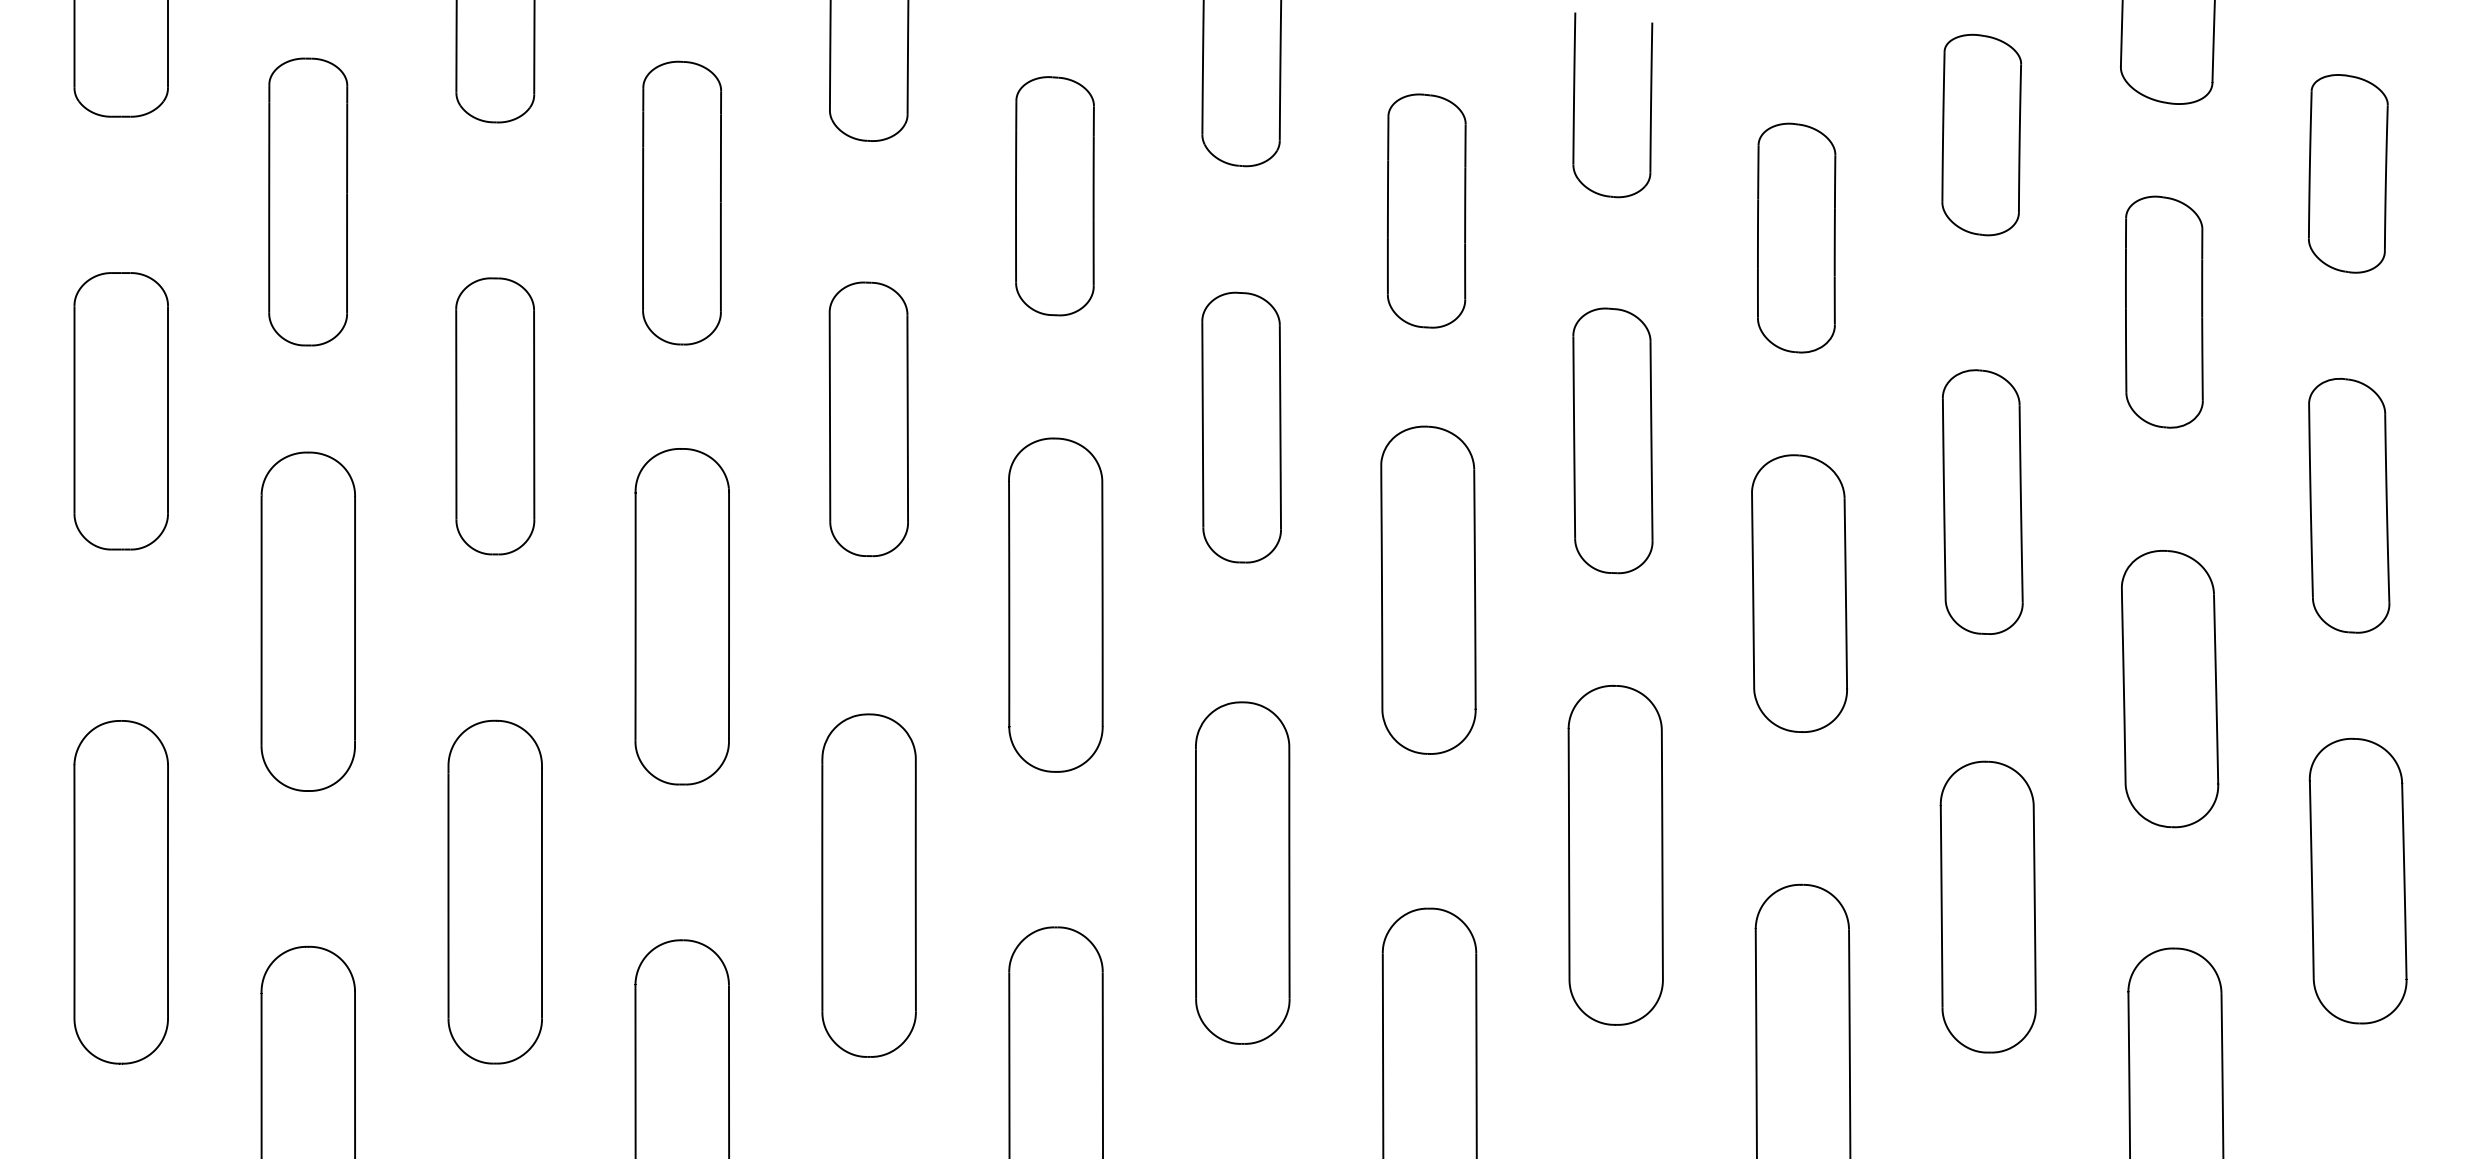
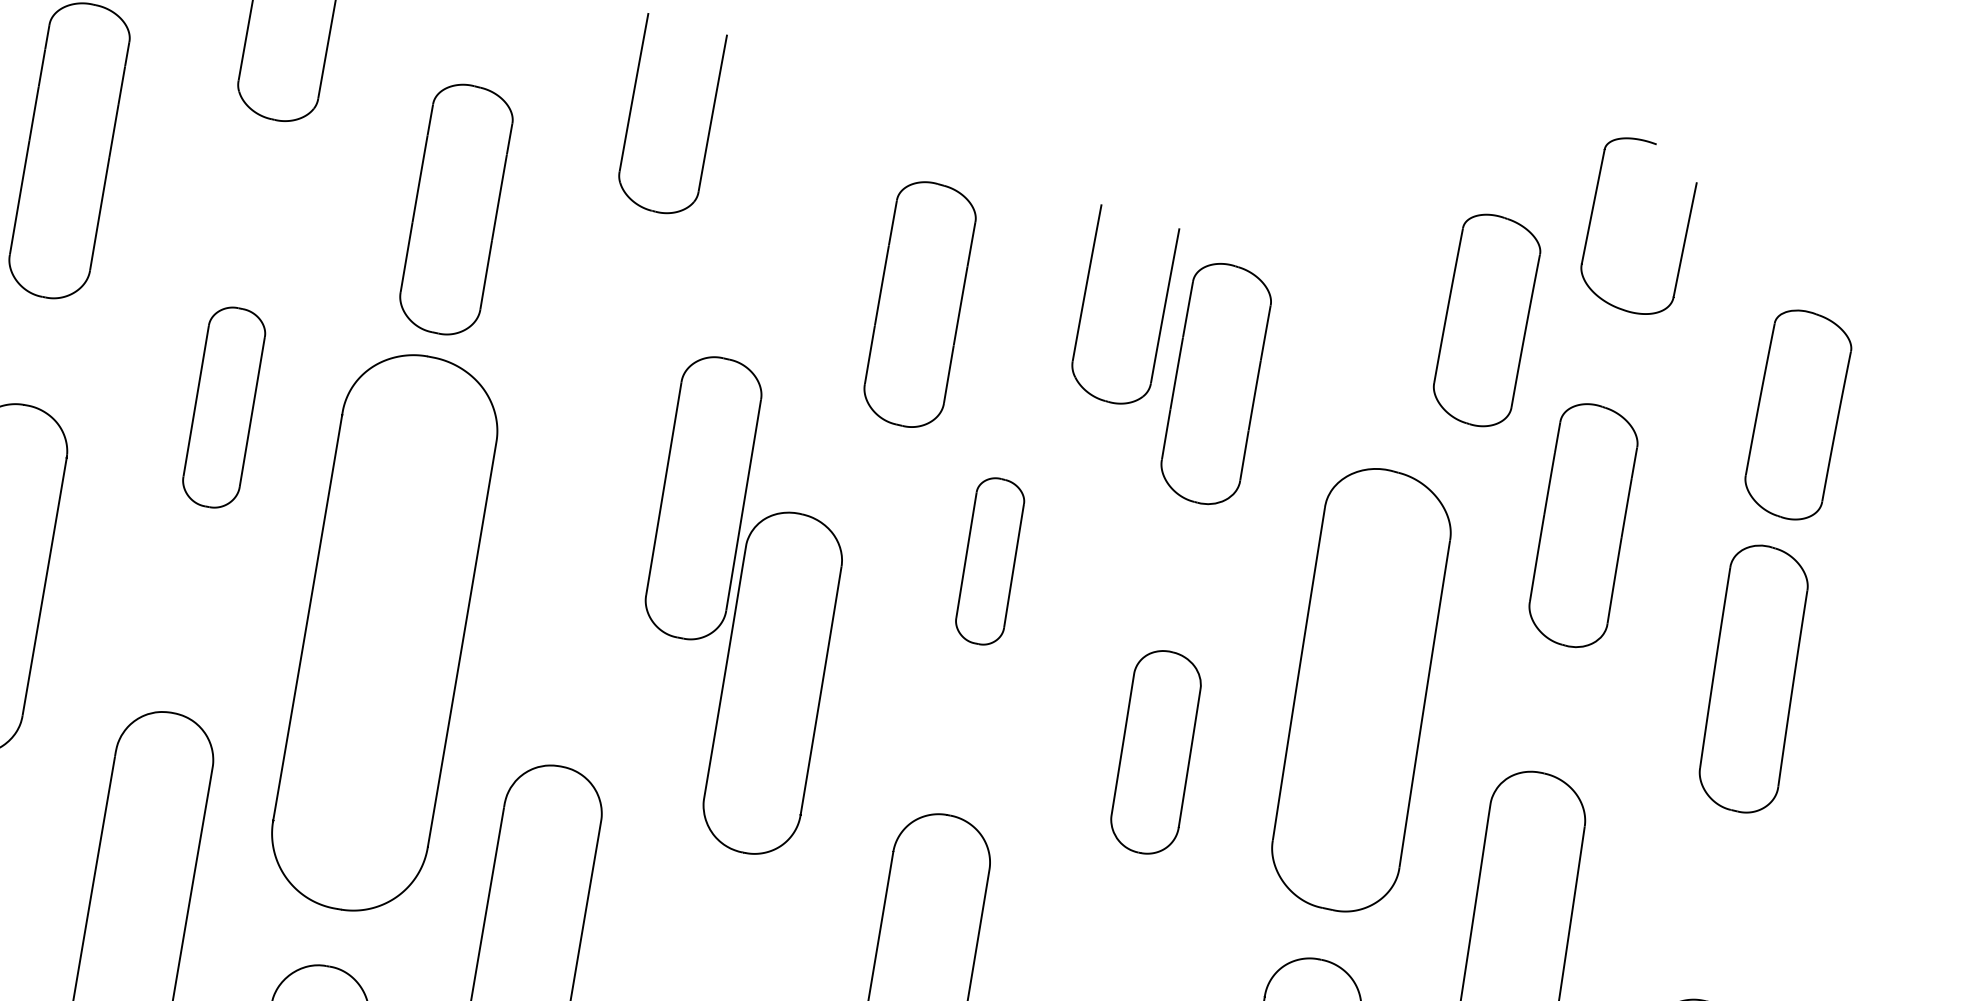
part: (1574, 105) -> (1084, 300), moved
part: (1981, 134) -> (1486, 320), moved
part: (1426, 210) -> (919, 304), moved
part: (868, 419) -> (223, 407), size x0.7
part: (1241, 427) -> (703, 498), moved
part: (1612, 440) -> (989, 561), size x0.6
part: (1982, 501) -> (1361, 689), size x1.6
part: (2349, 505) -> (1754, 678), moved
part: (1799, 593) -> (1156, 752), size x0.7
part: (1055, 604) -> (384, 632), size x1.6

